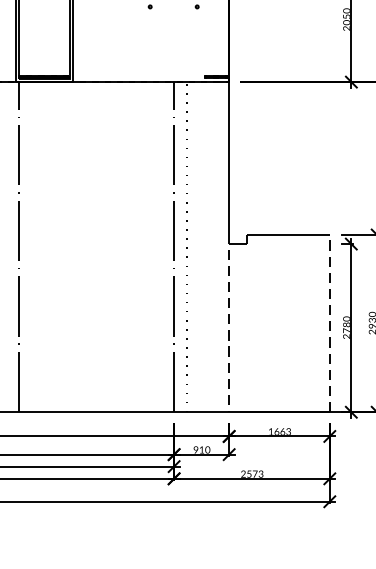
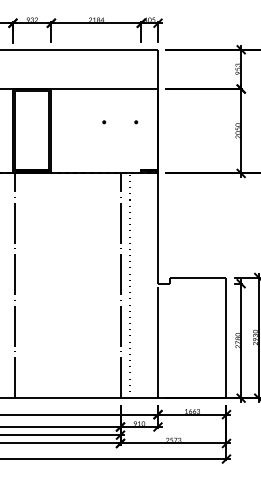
line: (329, 323) -> (226, 337), dashed -> solid
line: (228, 331) -> (157, 343), dashed -> solid

